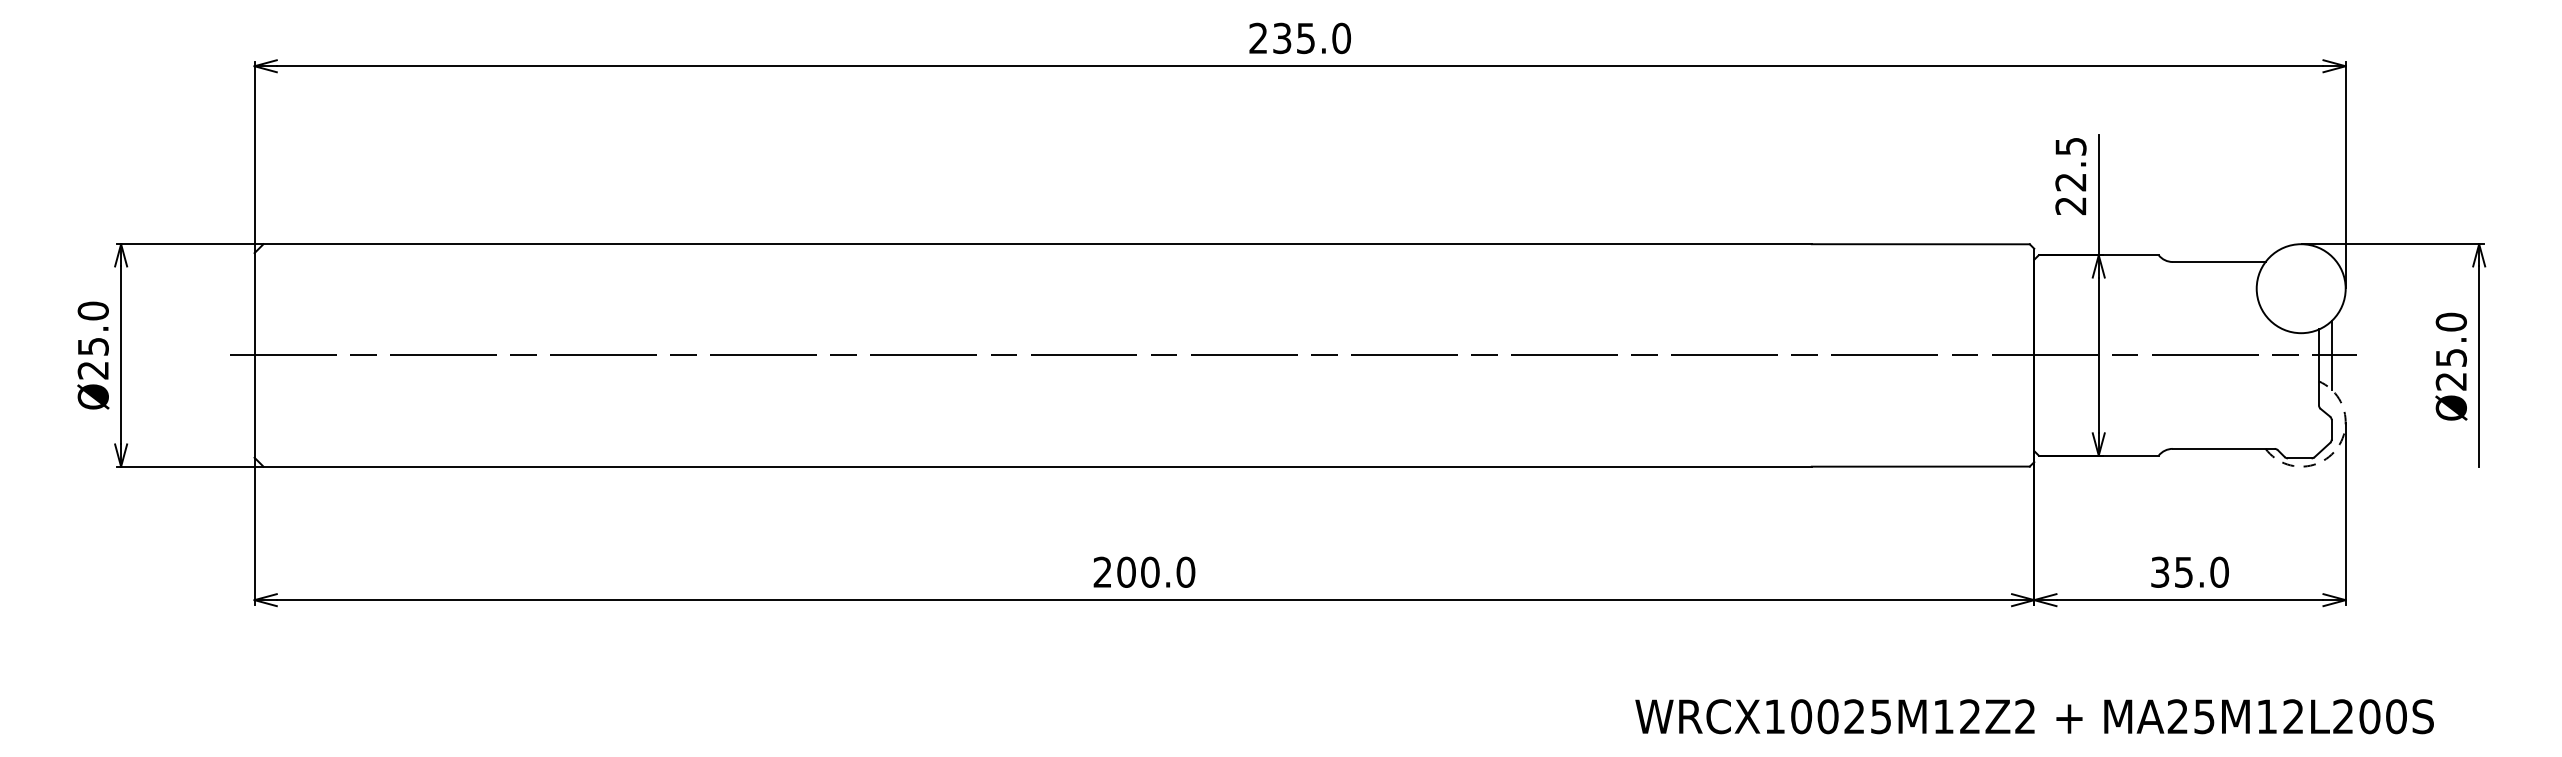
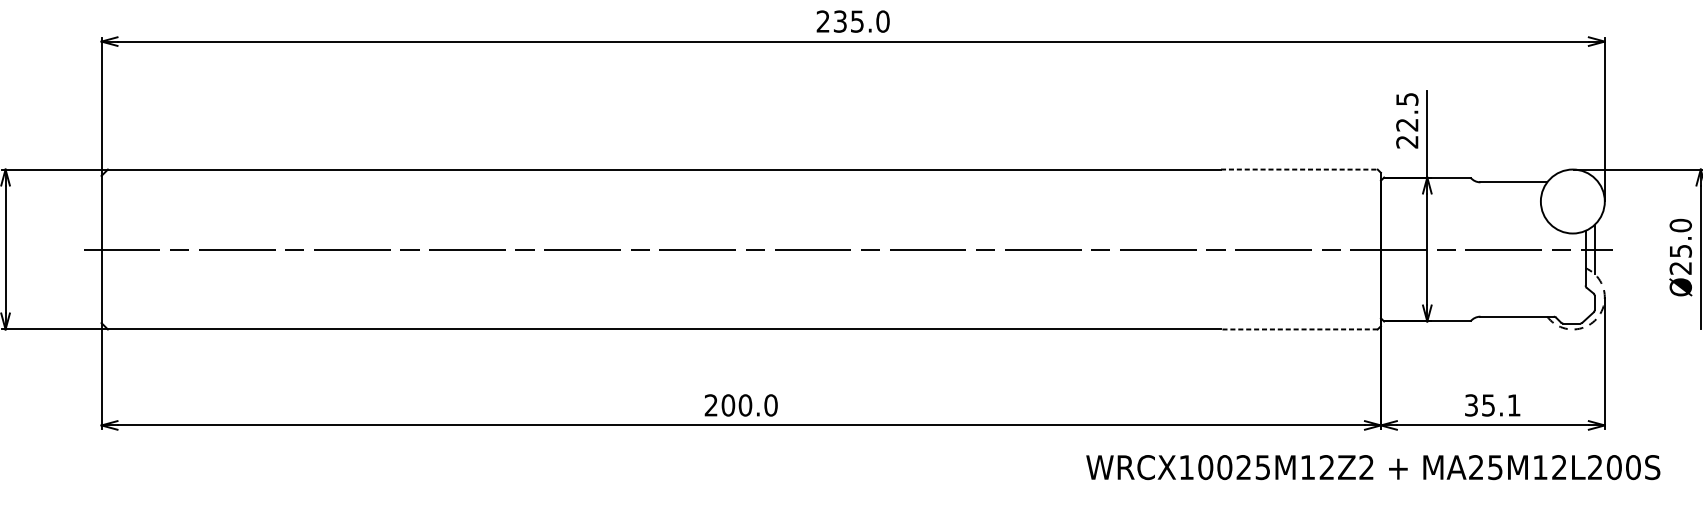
line: (1921, 244) -> (1299, 169), solid -> dashed
line: (1920, 466) -> (1299, 329), solid -> dashed
text: (2219, 571) -> (1514, 404), 35.0 -> 35.1
text: (2034, 716) -> (1373, 467), moved

